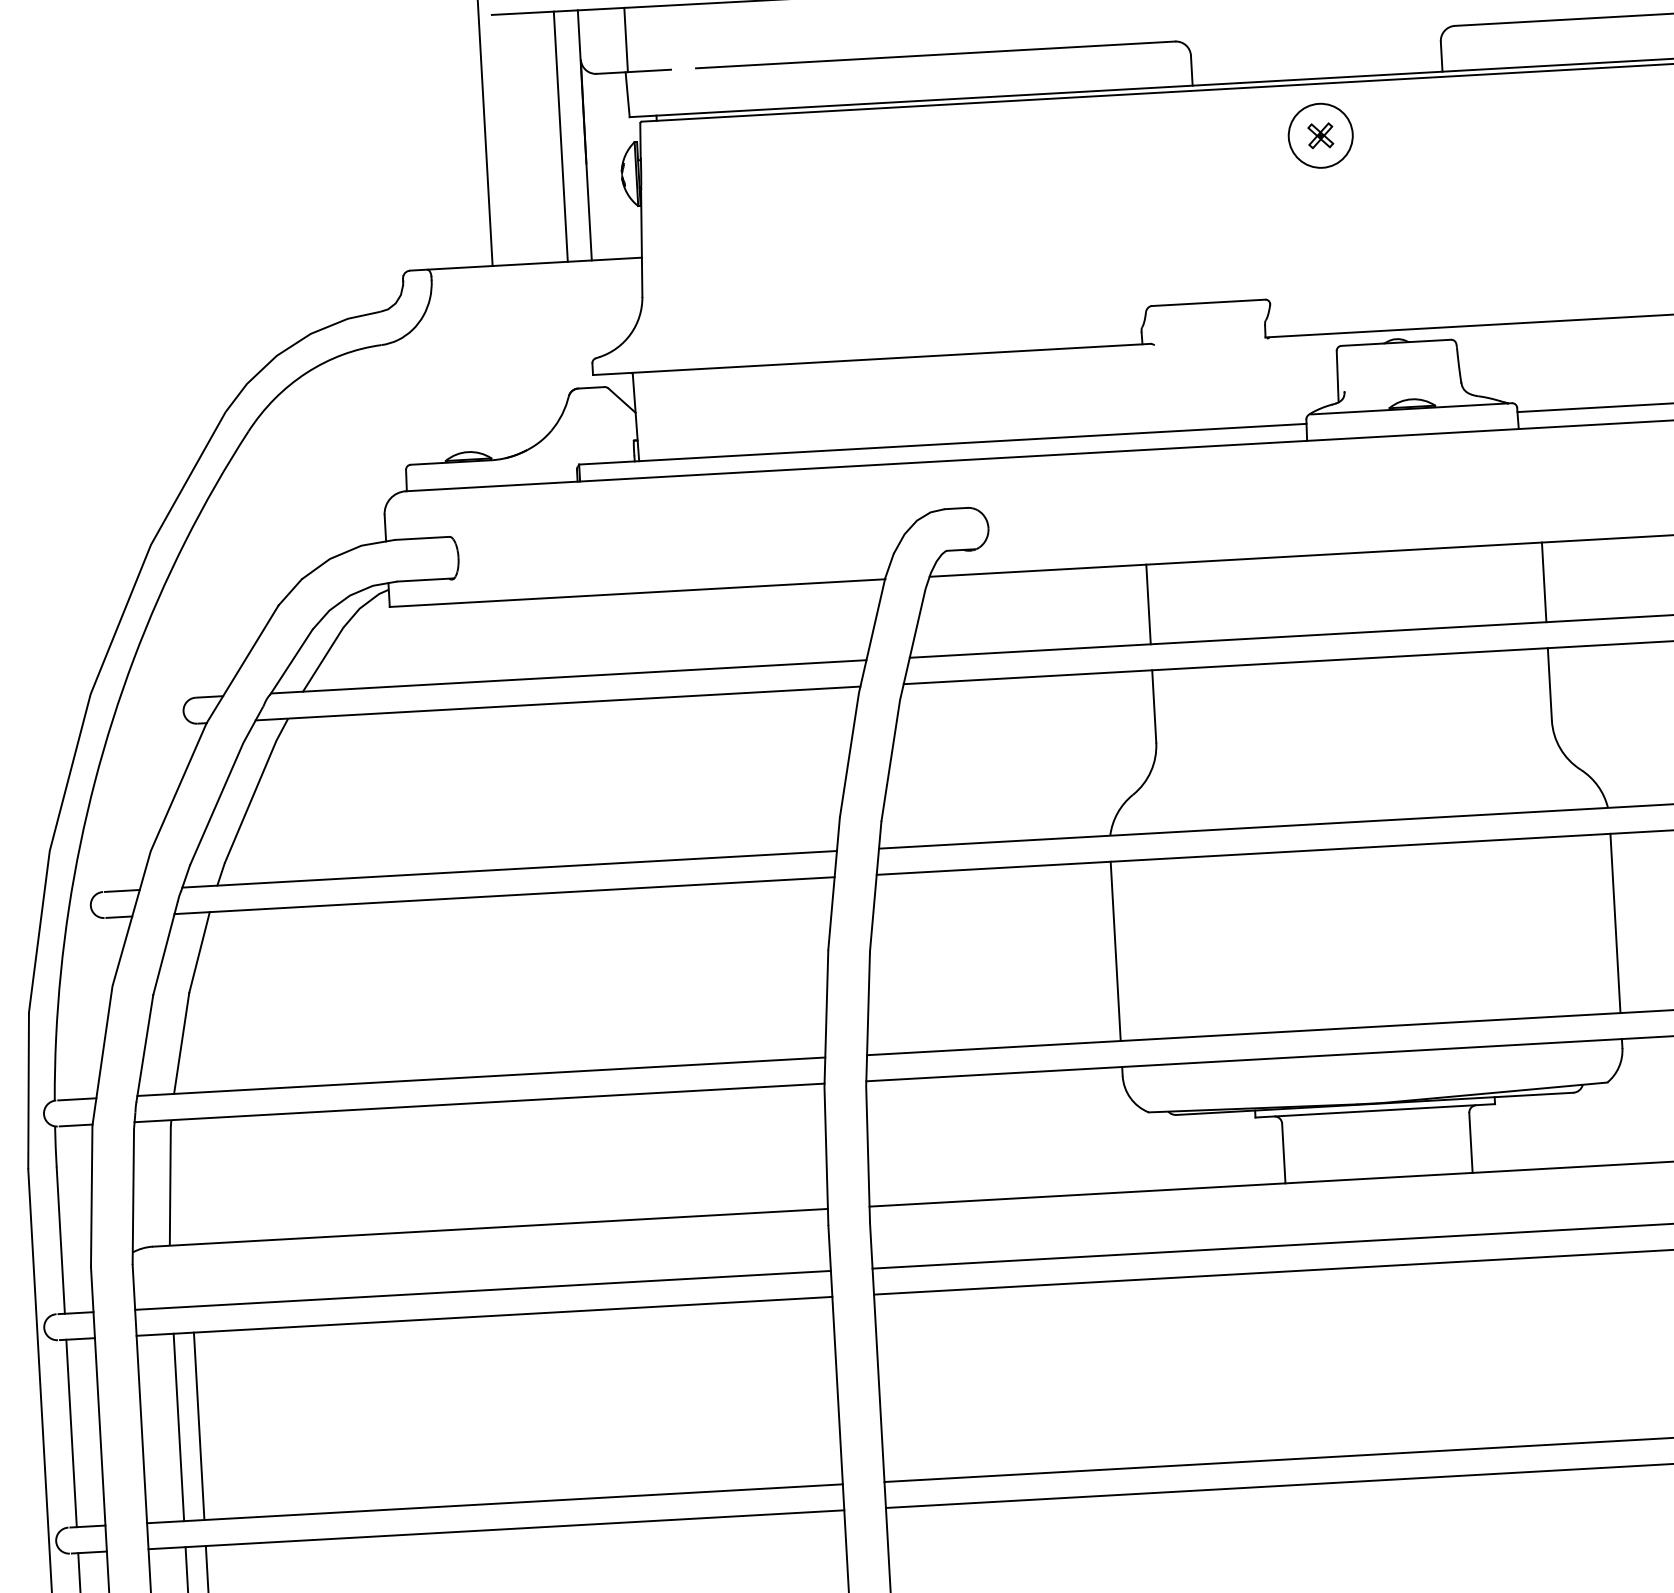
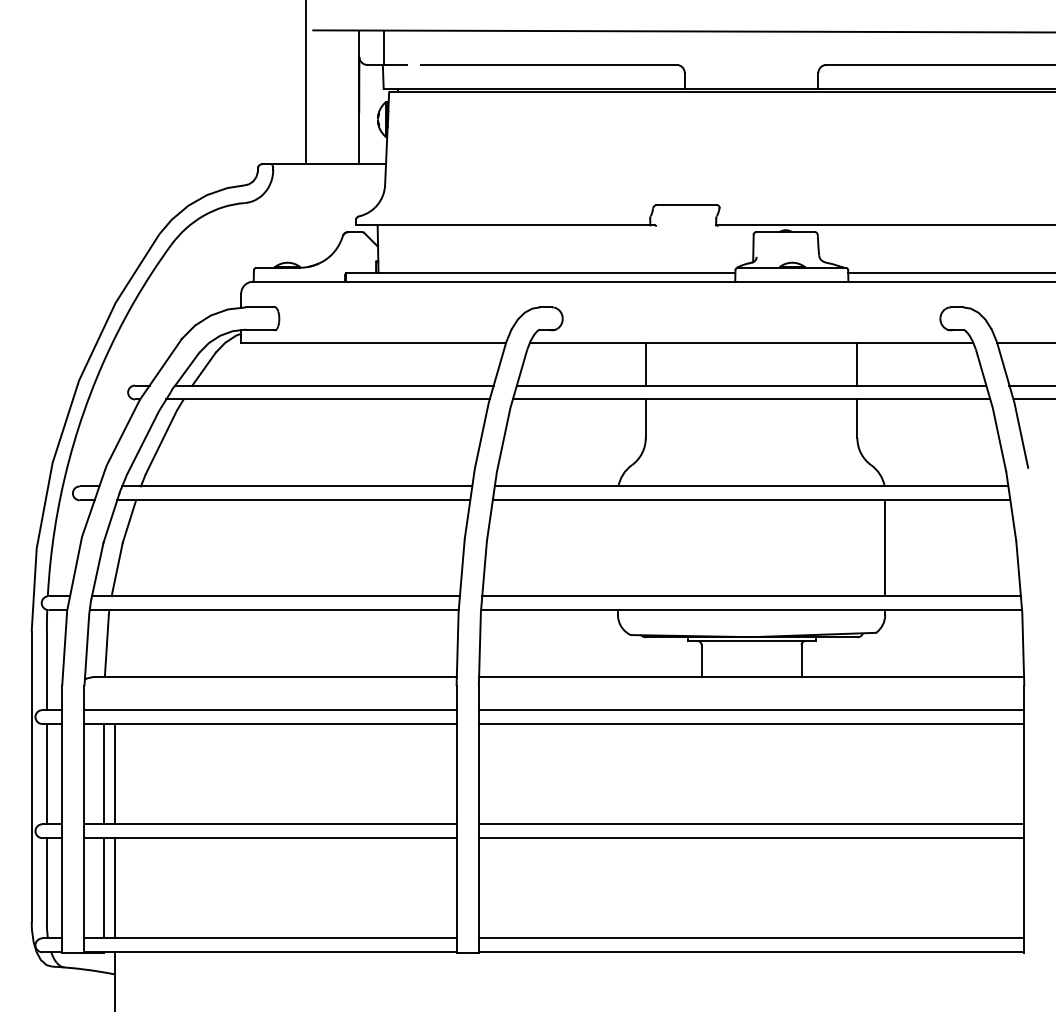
part: (1320, 135) -> (751, 119), removed
line: (561, 136) -> (346, 97), removed
line: (1114, 951) -> (617, 548), removed

